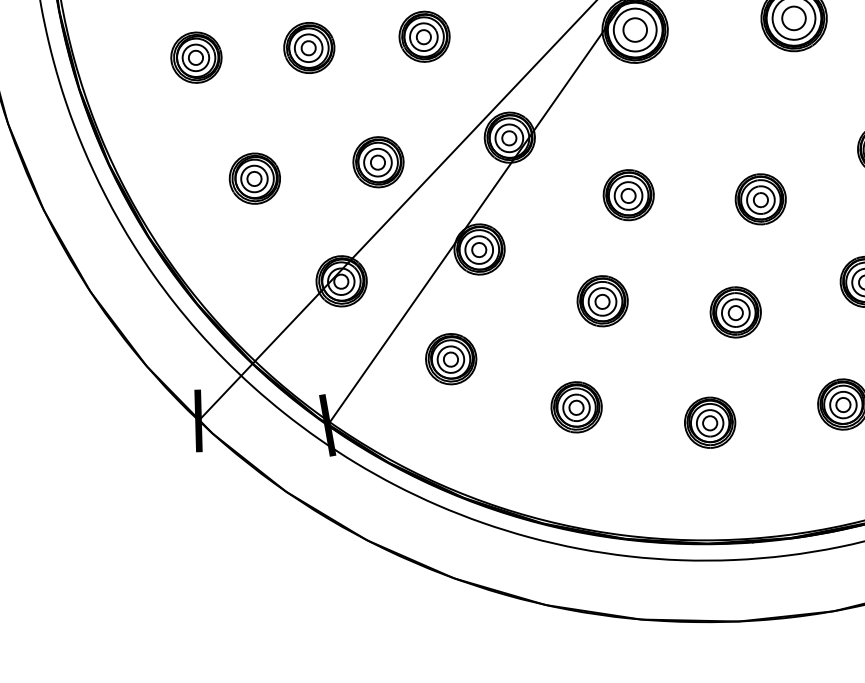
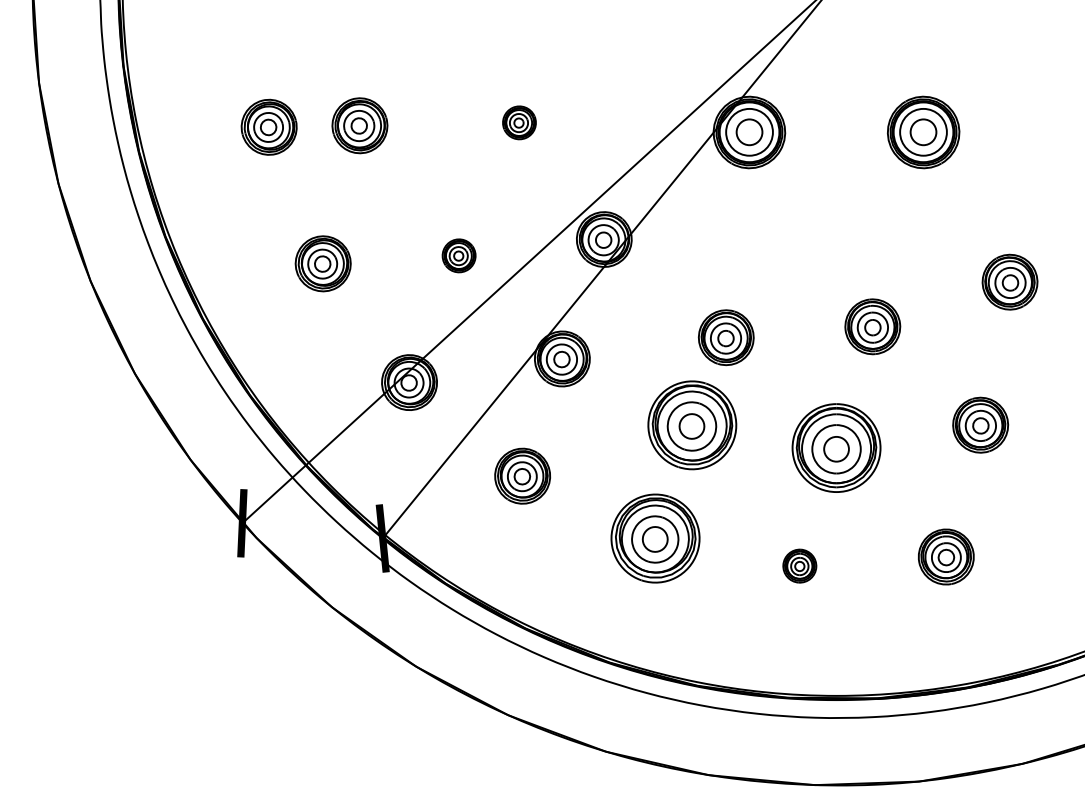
part: (424, 36) -> (519, 122), size x0.6
part: (308, 47) -> (359, 125), moved
part: (377, 162) -> (458, 255), size x0.6
part: (628, 195) -> (725, 337), moved
part: (602, 300) -> (692, 424), size x1.6
part: (735, 311) -> (836, 447), size x1.6
part: (576, 407) -> (655, 538), size x1.6
part: (709, 422) -> (799, 565), size x0.6

